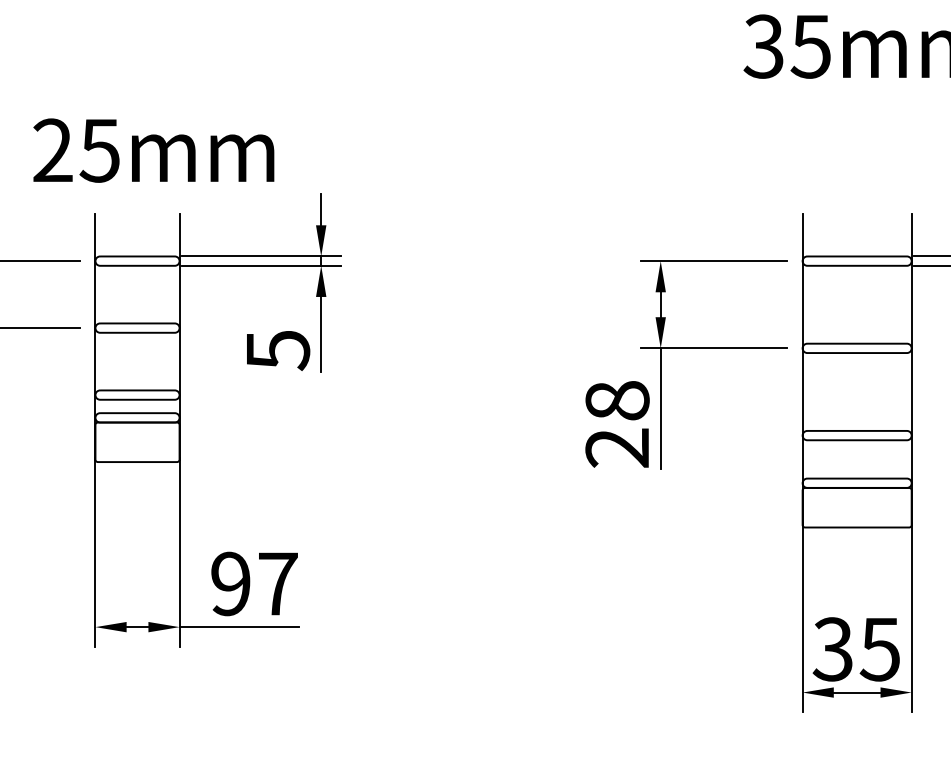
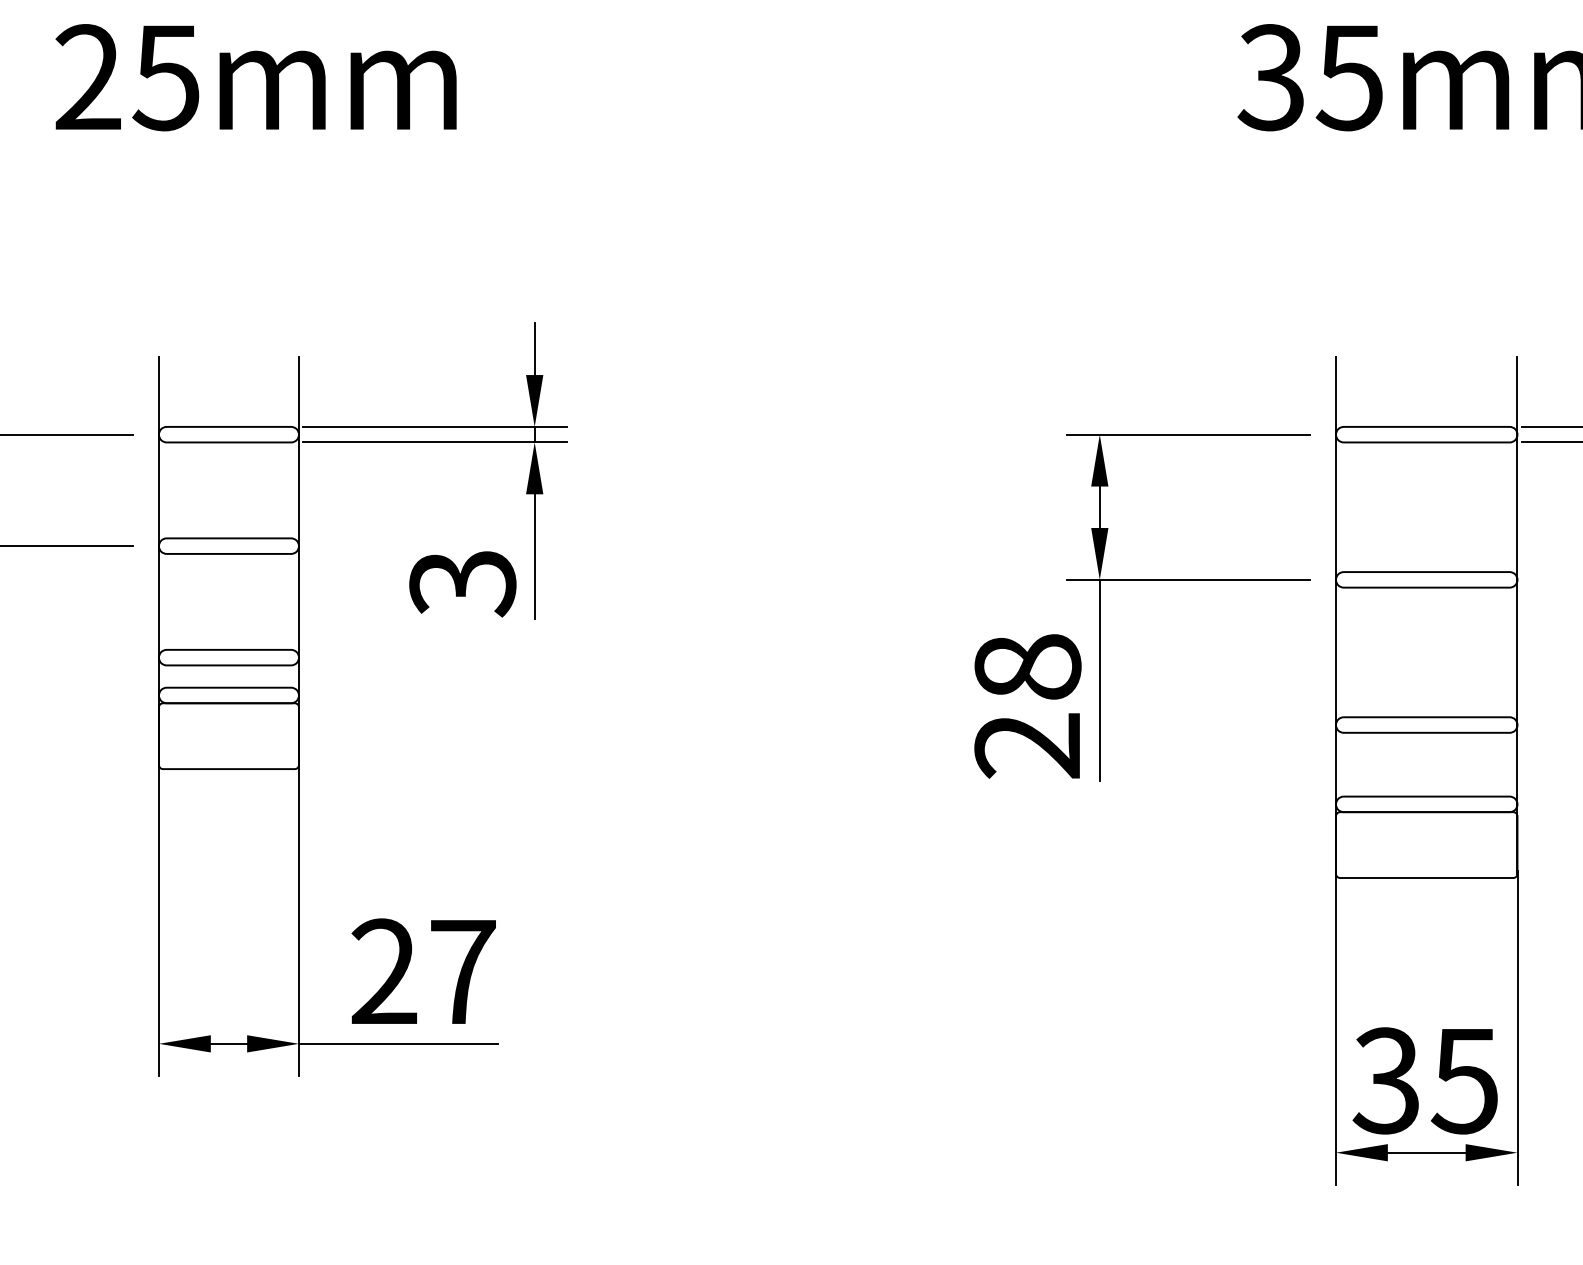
text: (153, 150) -> (255, 77), moved
text: (277, 350) -> (461, 583), 5 -> 3
text: (230, 584) -> (383, 972), 97 -> 27

